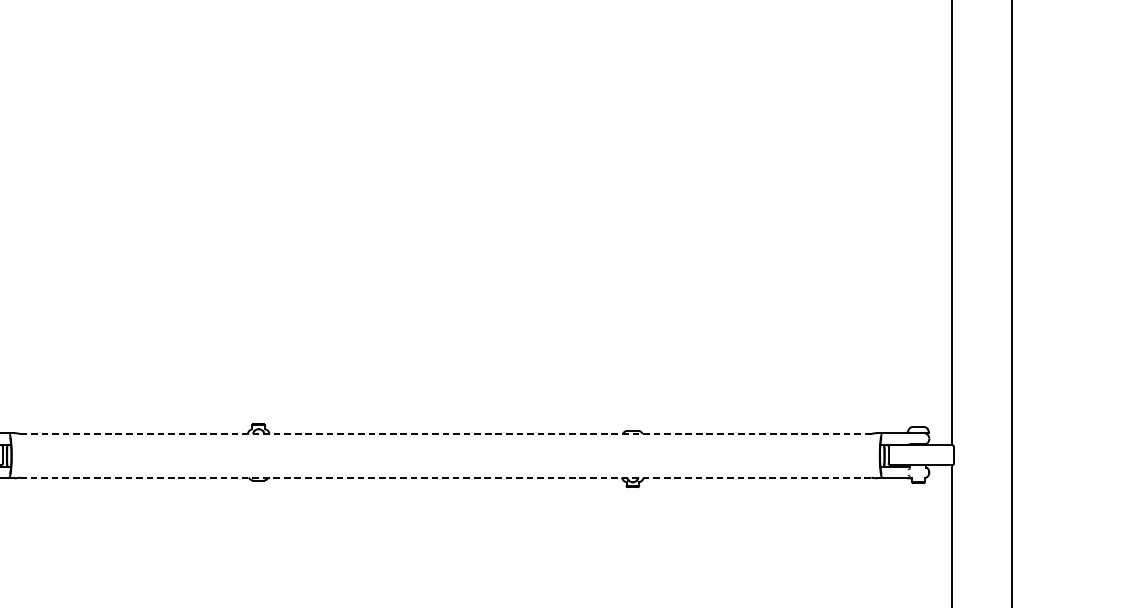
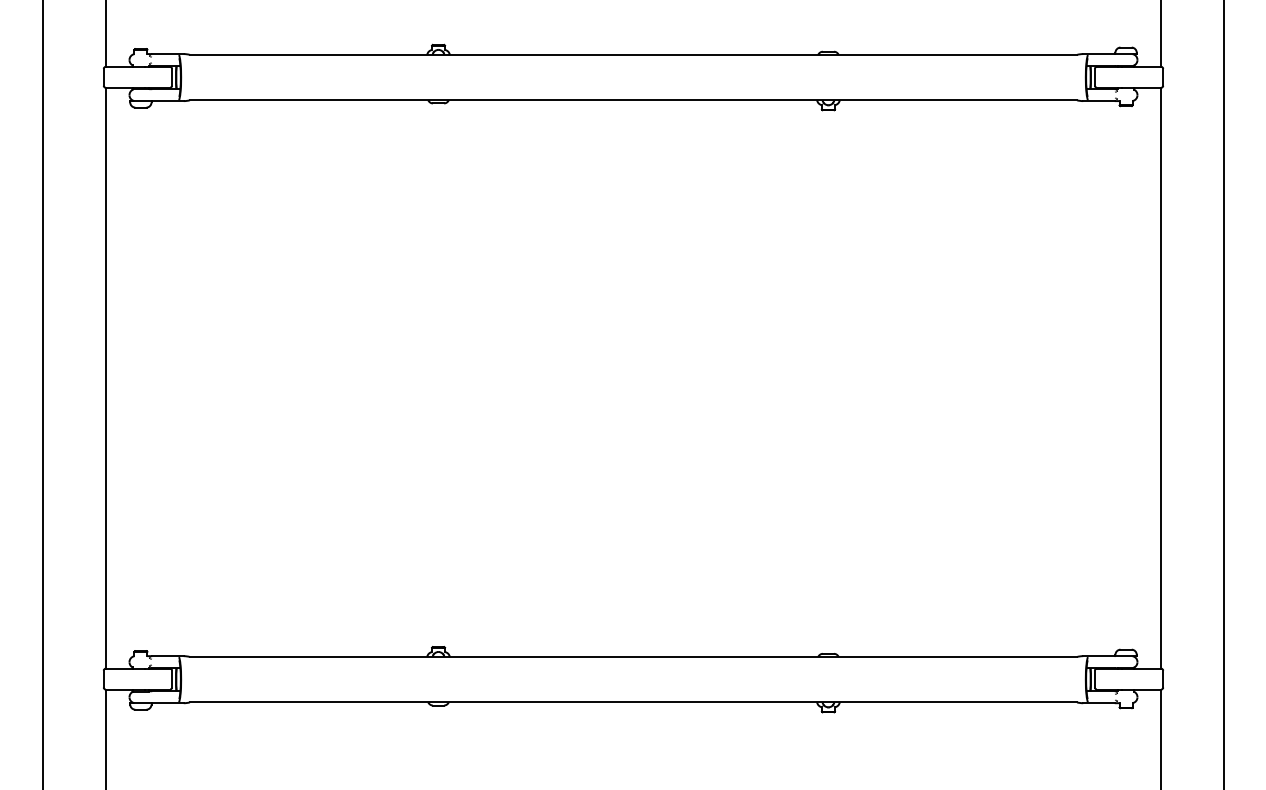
line: (445, 433) -> (633, 656), dashed -> solid
line: (445, 477) -> (633, 702), dashed -> solid

